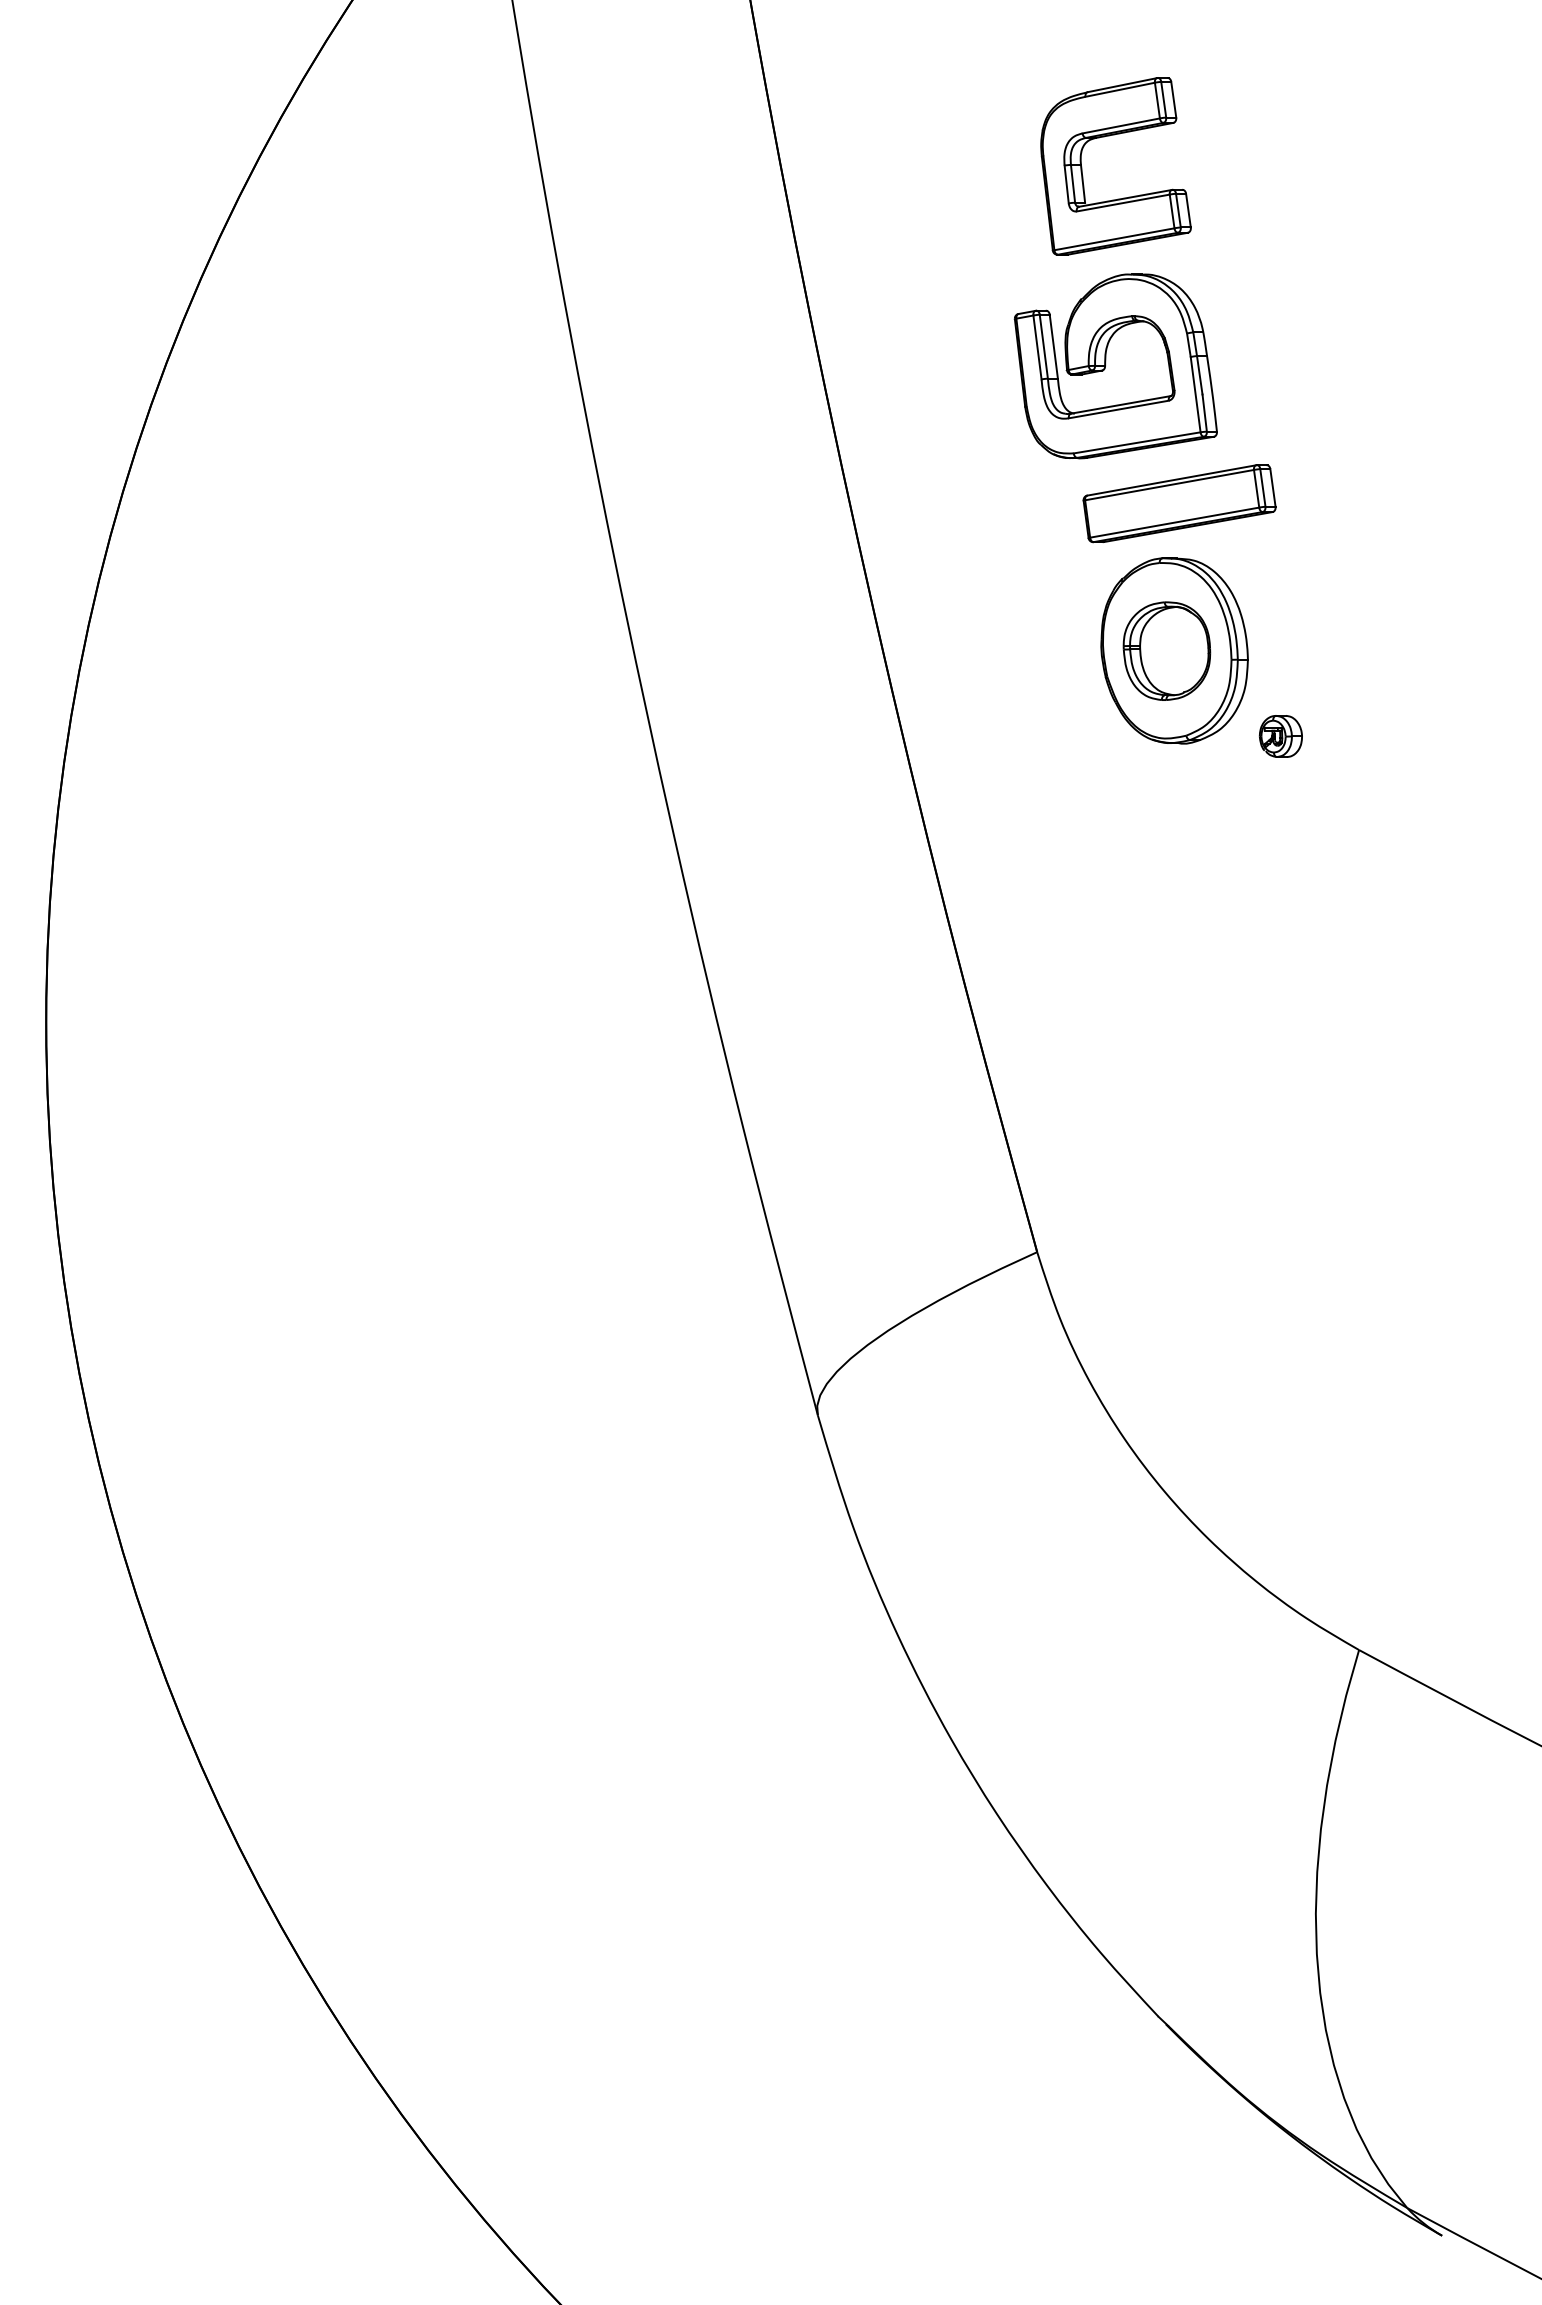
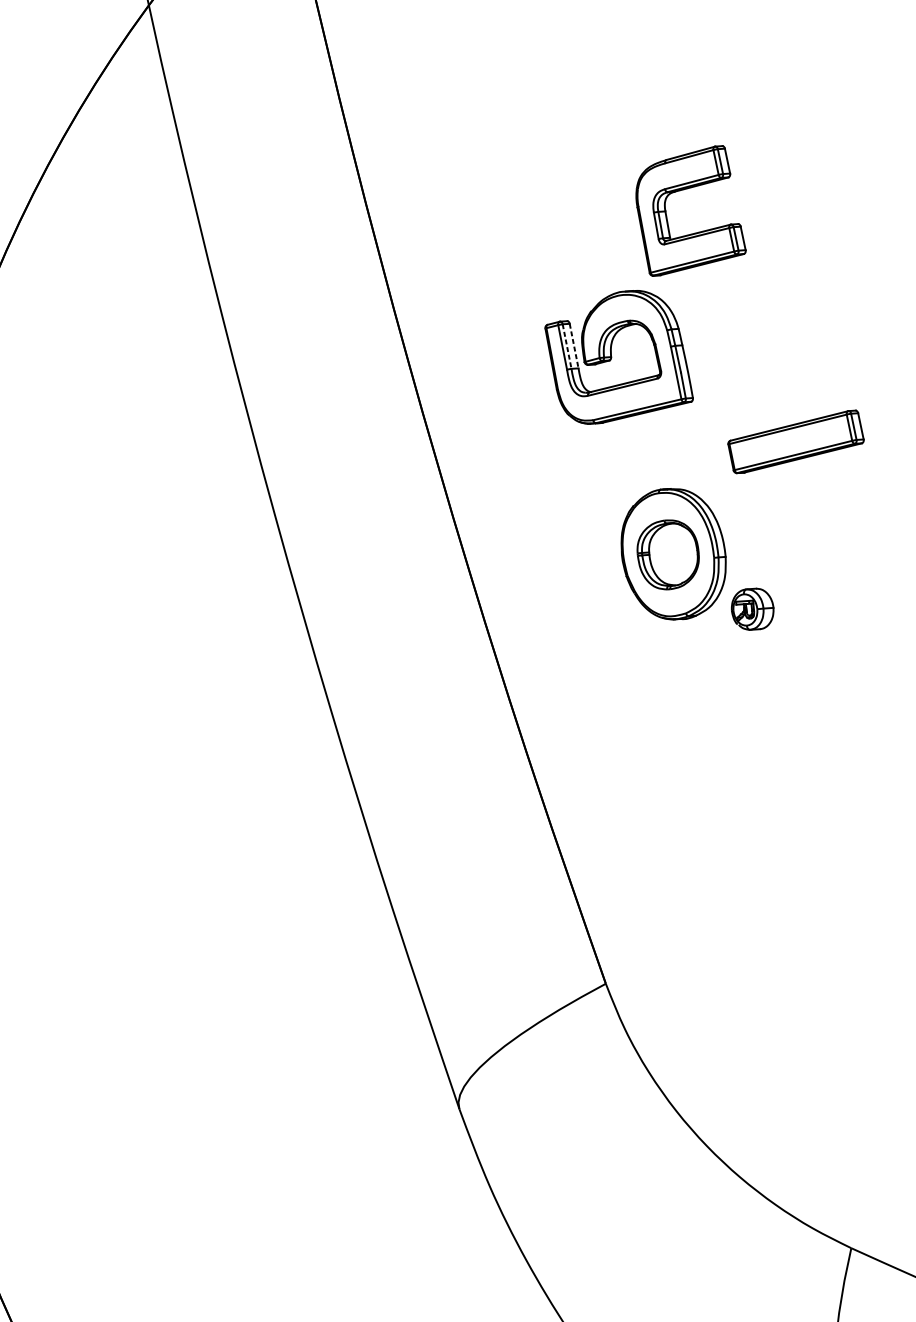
part: (1109, 136) -> (684, 190), moved
line: (1043, 347) -> (566, 347), solid -> dashed
line: (1053, 347) -> (573, 346), solid -> dashed
part: (1179, 503) -> (795, 441), moved
part: (1280, 736) -> (752, 609), size x1.4

